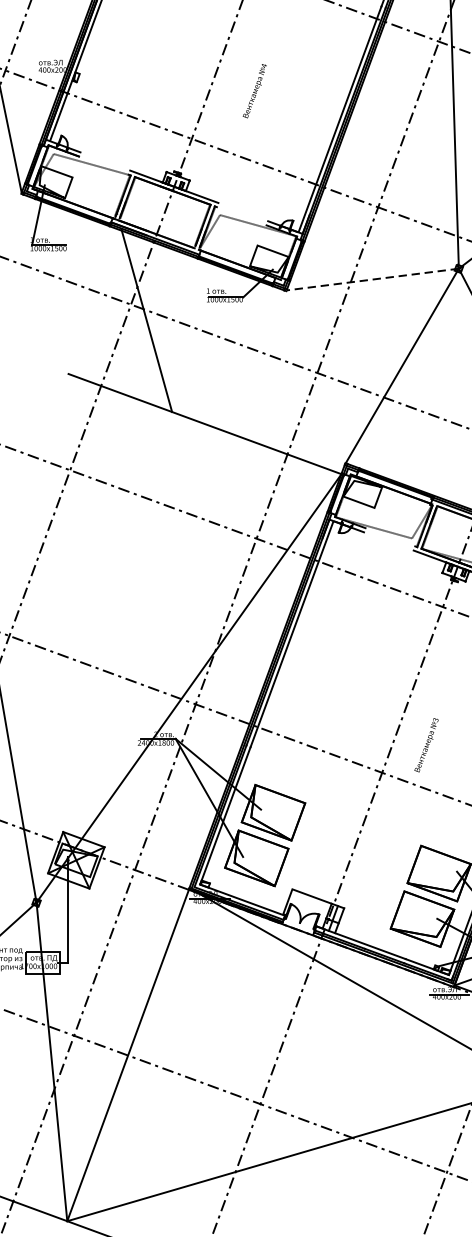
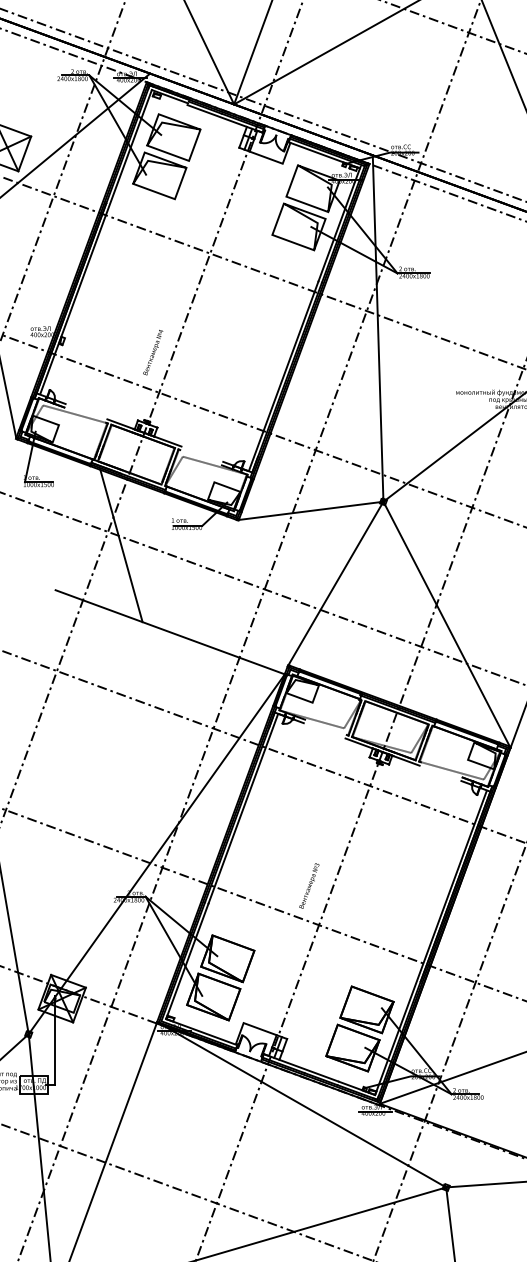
text: (255, 91) -> (153, 352), moved
line: (373, 279) -> (311, 510), dashed -> solid
text: (426, 744) -> (309, 885), moved

